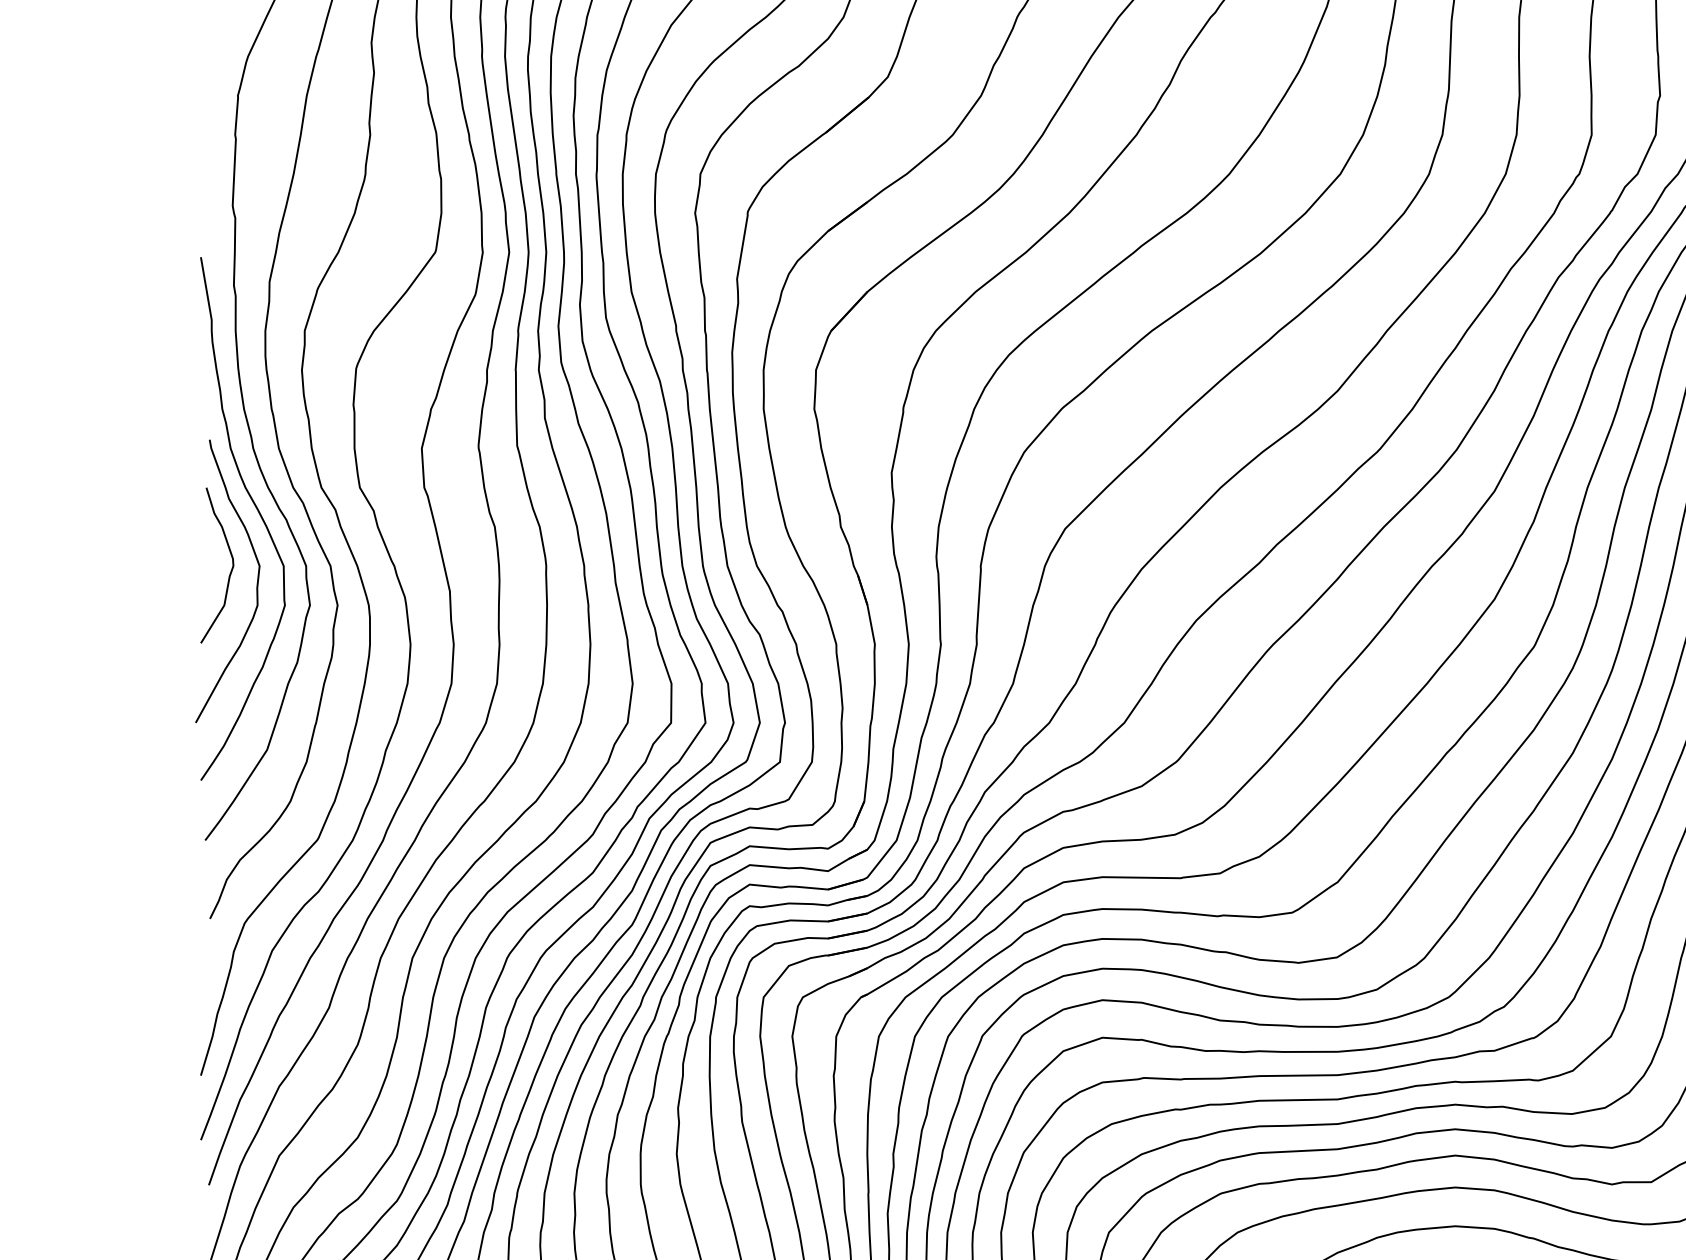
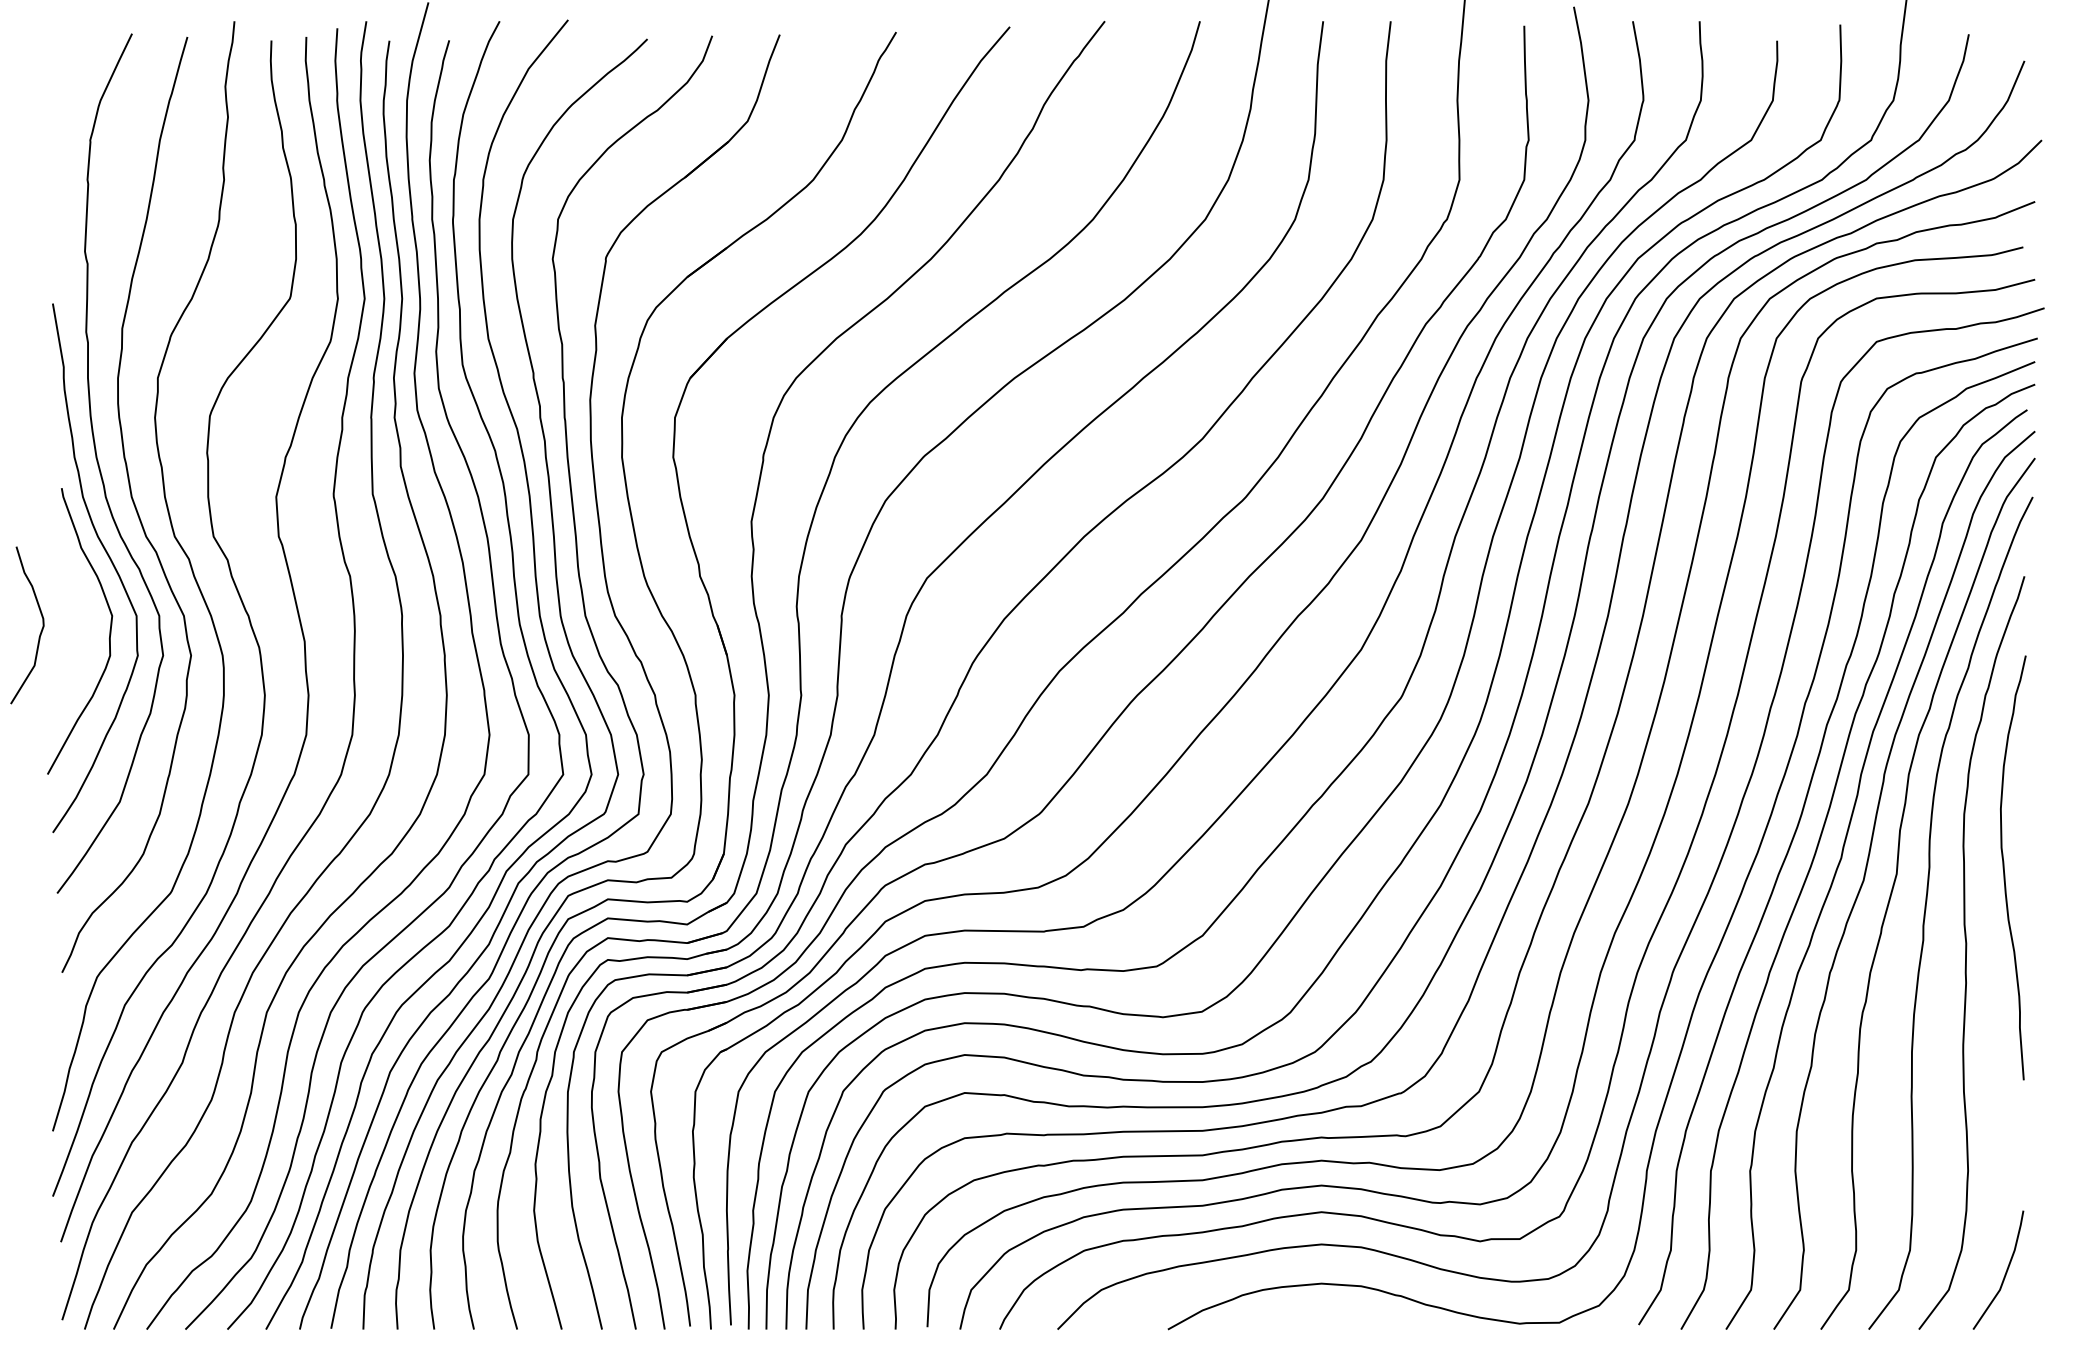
curve: (231, 568) -> (41, 628), moved

